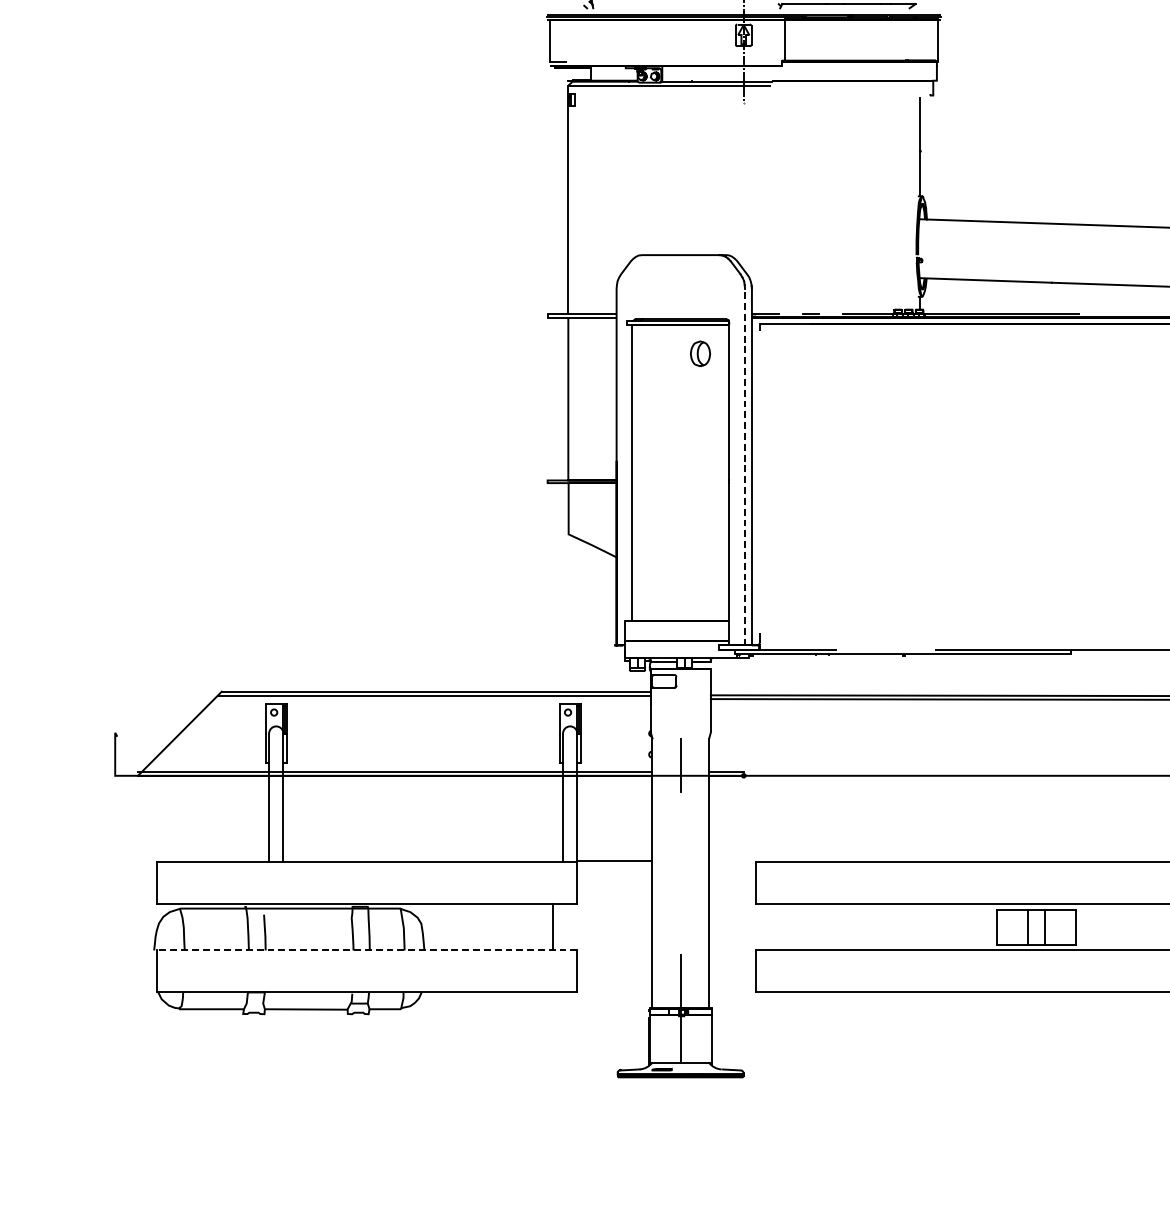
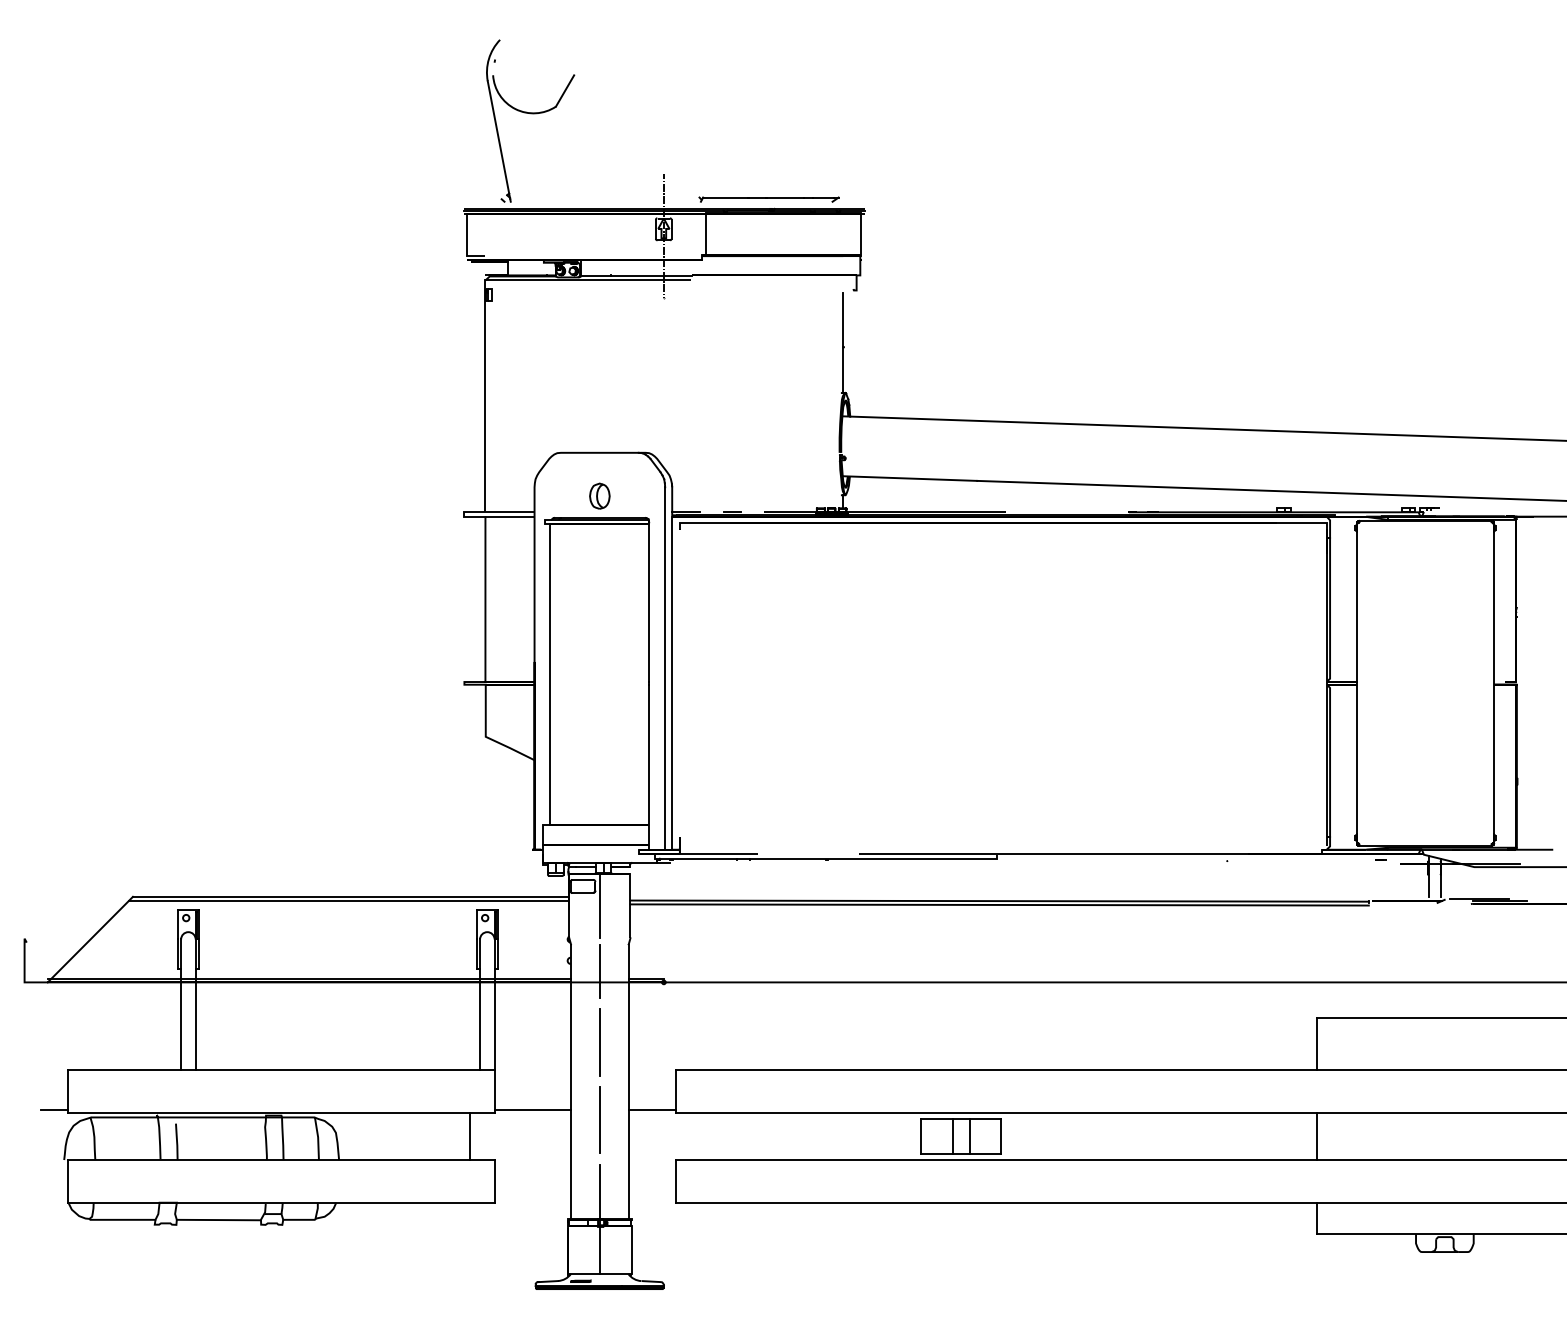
part: (700, 353) -> (599, 495), moved
line: (745, 467) -> (665, 668), dashed -> solid
line: (680, 700) -> (599, 905), added
line: (680, 834) -> (599, 1042), added
line: (614, 861) -> (532, 1109), moved
line: (143, 900) -> (53, 1109), added
line: (732, 900) -> (652, 1109), added
line: (680, 910) -> (599, 1119), added
line: (367, 950) -> (281, 1160), dashed -> solid

